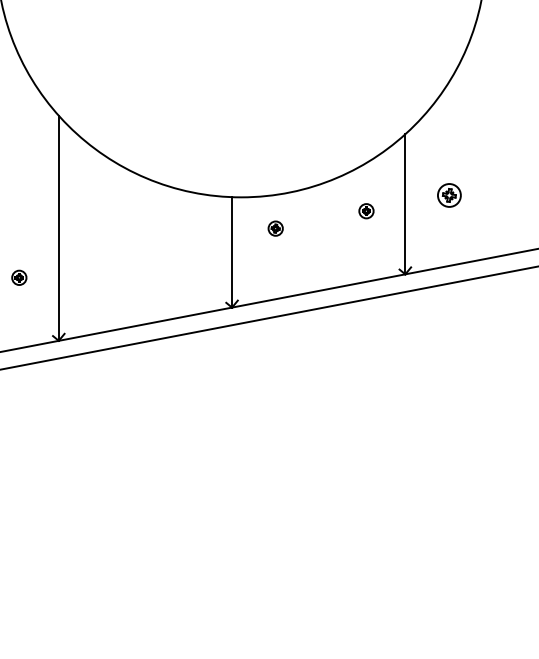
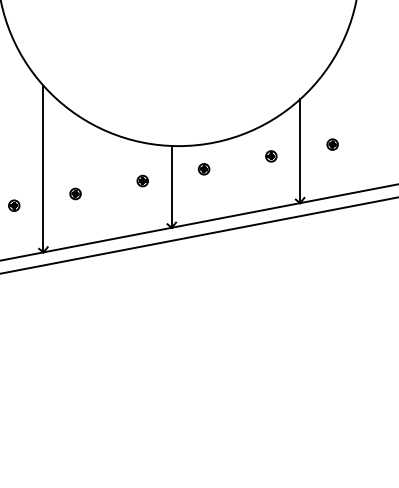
part: (449, 195) -> (332, 144), size x0.62
part: (192, 243) -> (142, 180), added
part: (102, 261) -> (75, 193), added

